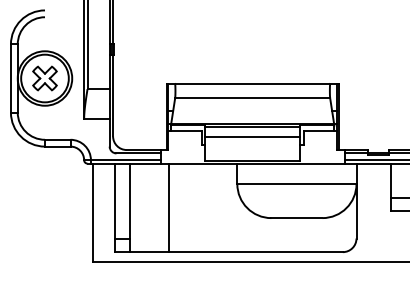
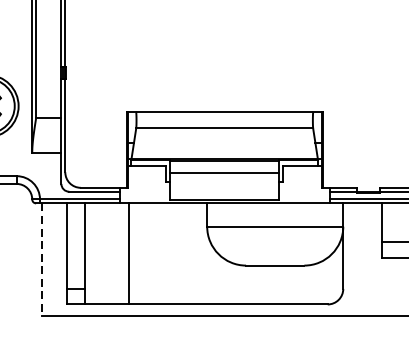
line: (92, 213) -> (41, 260), solid -> dashed

